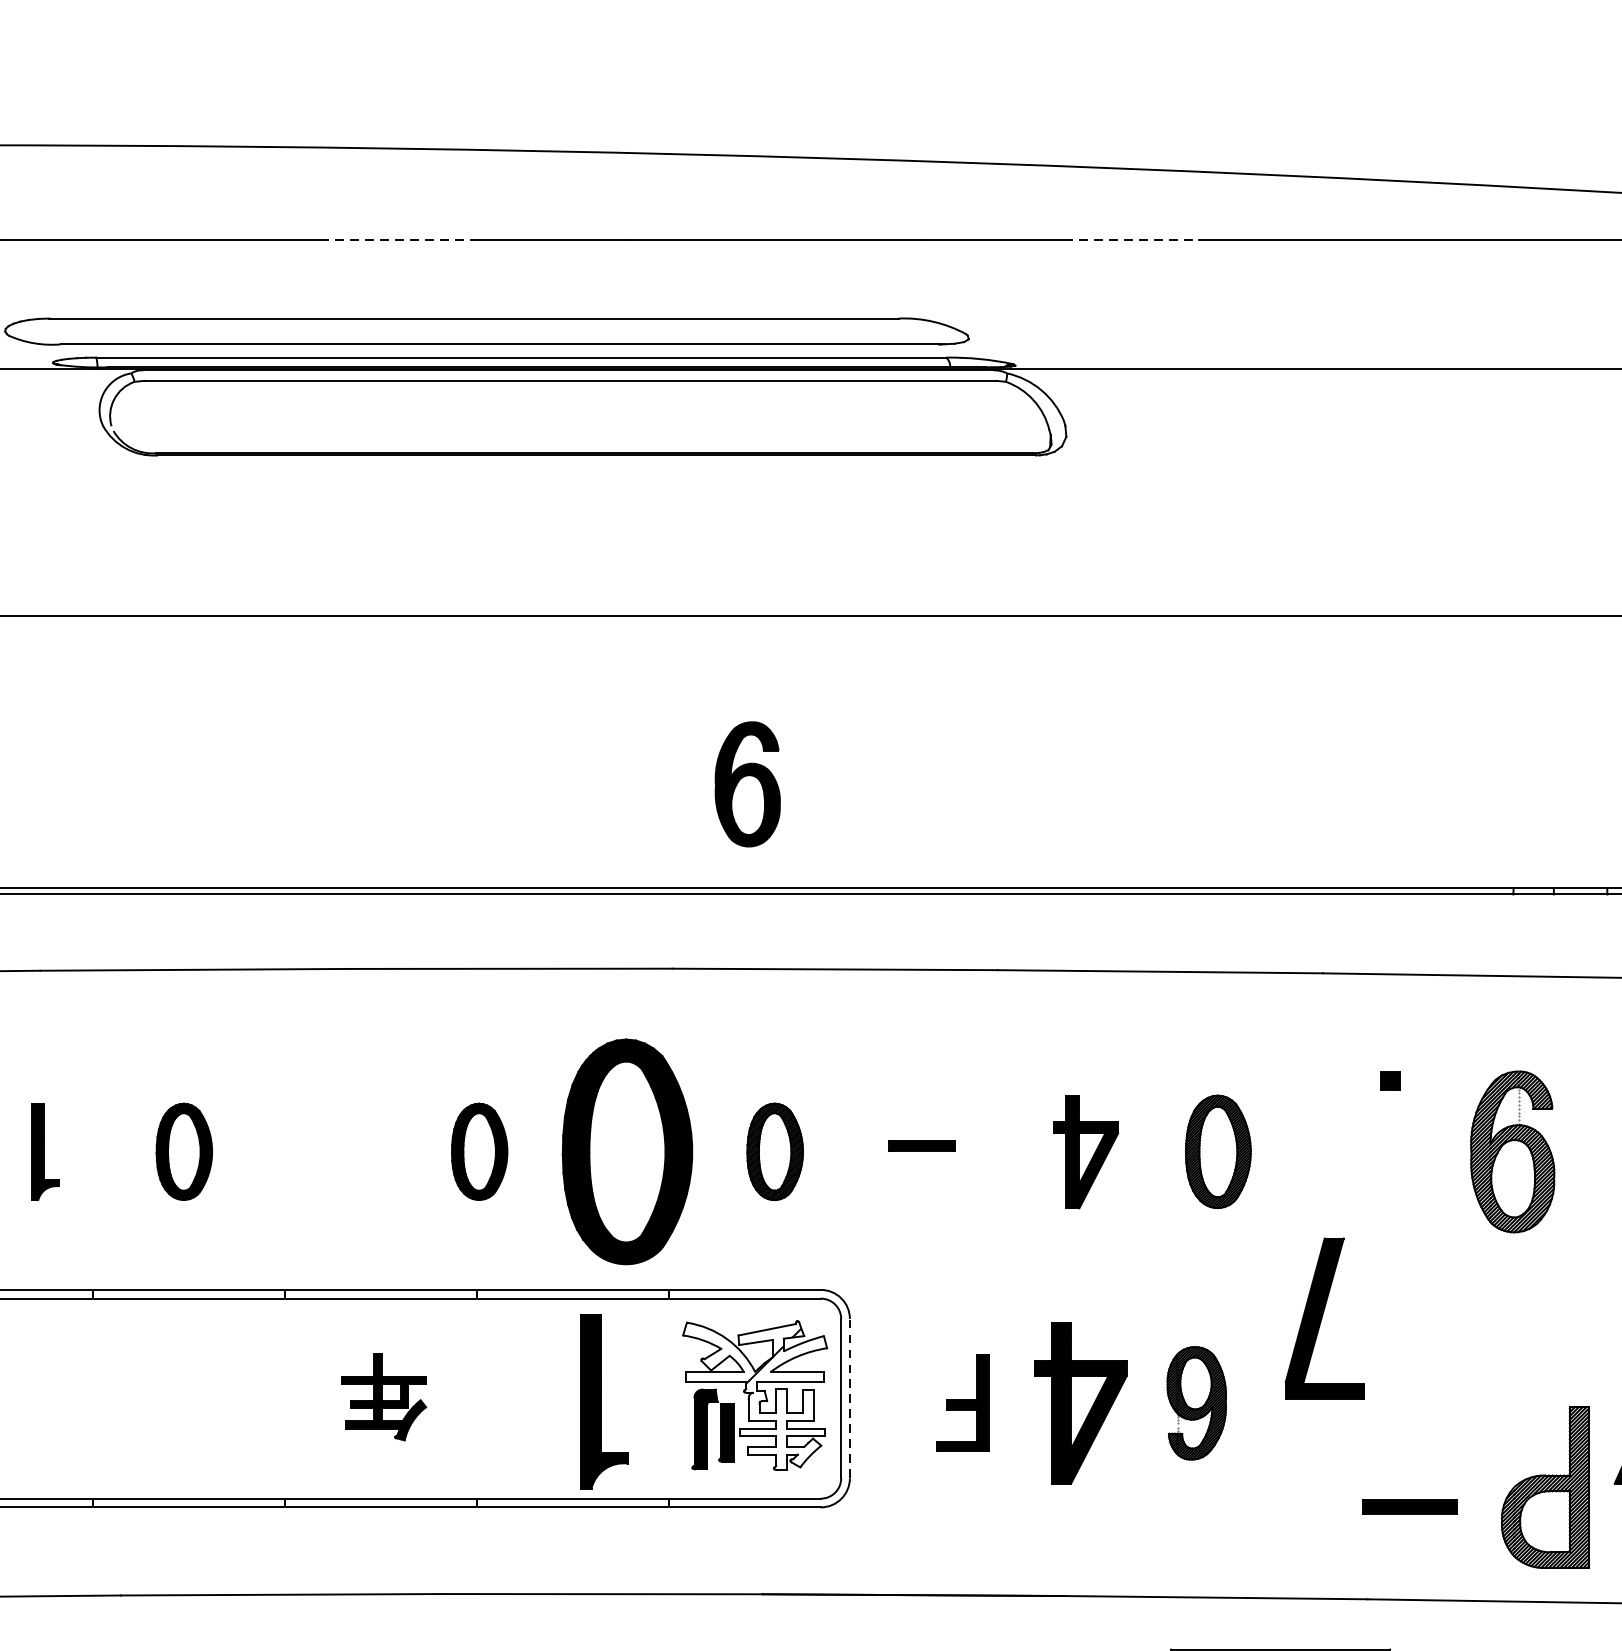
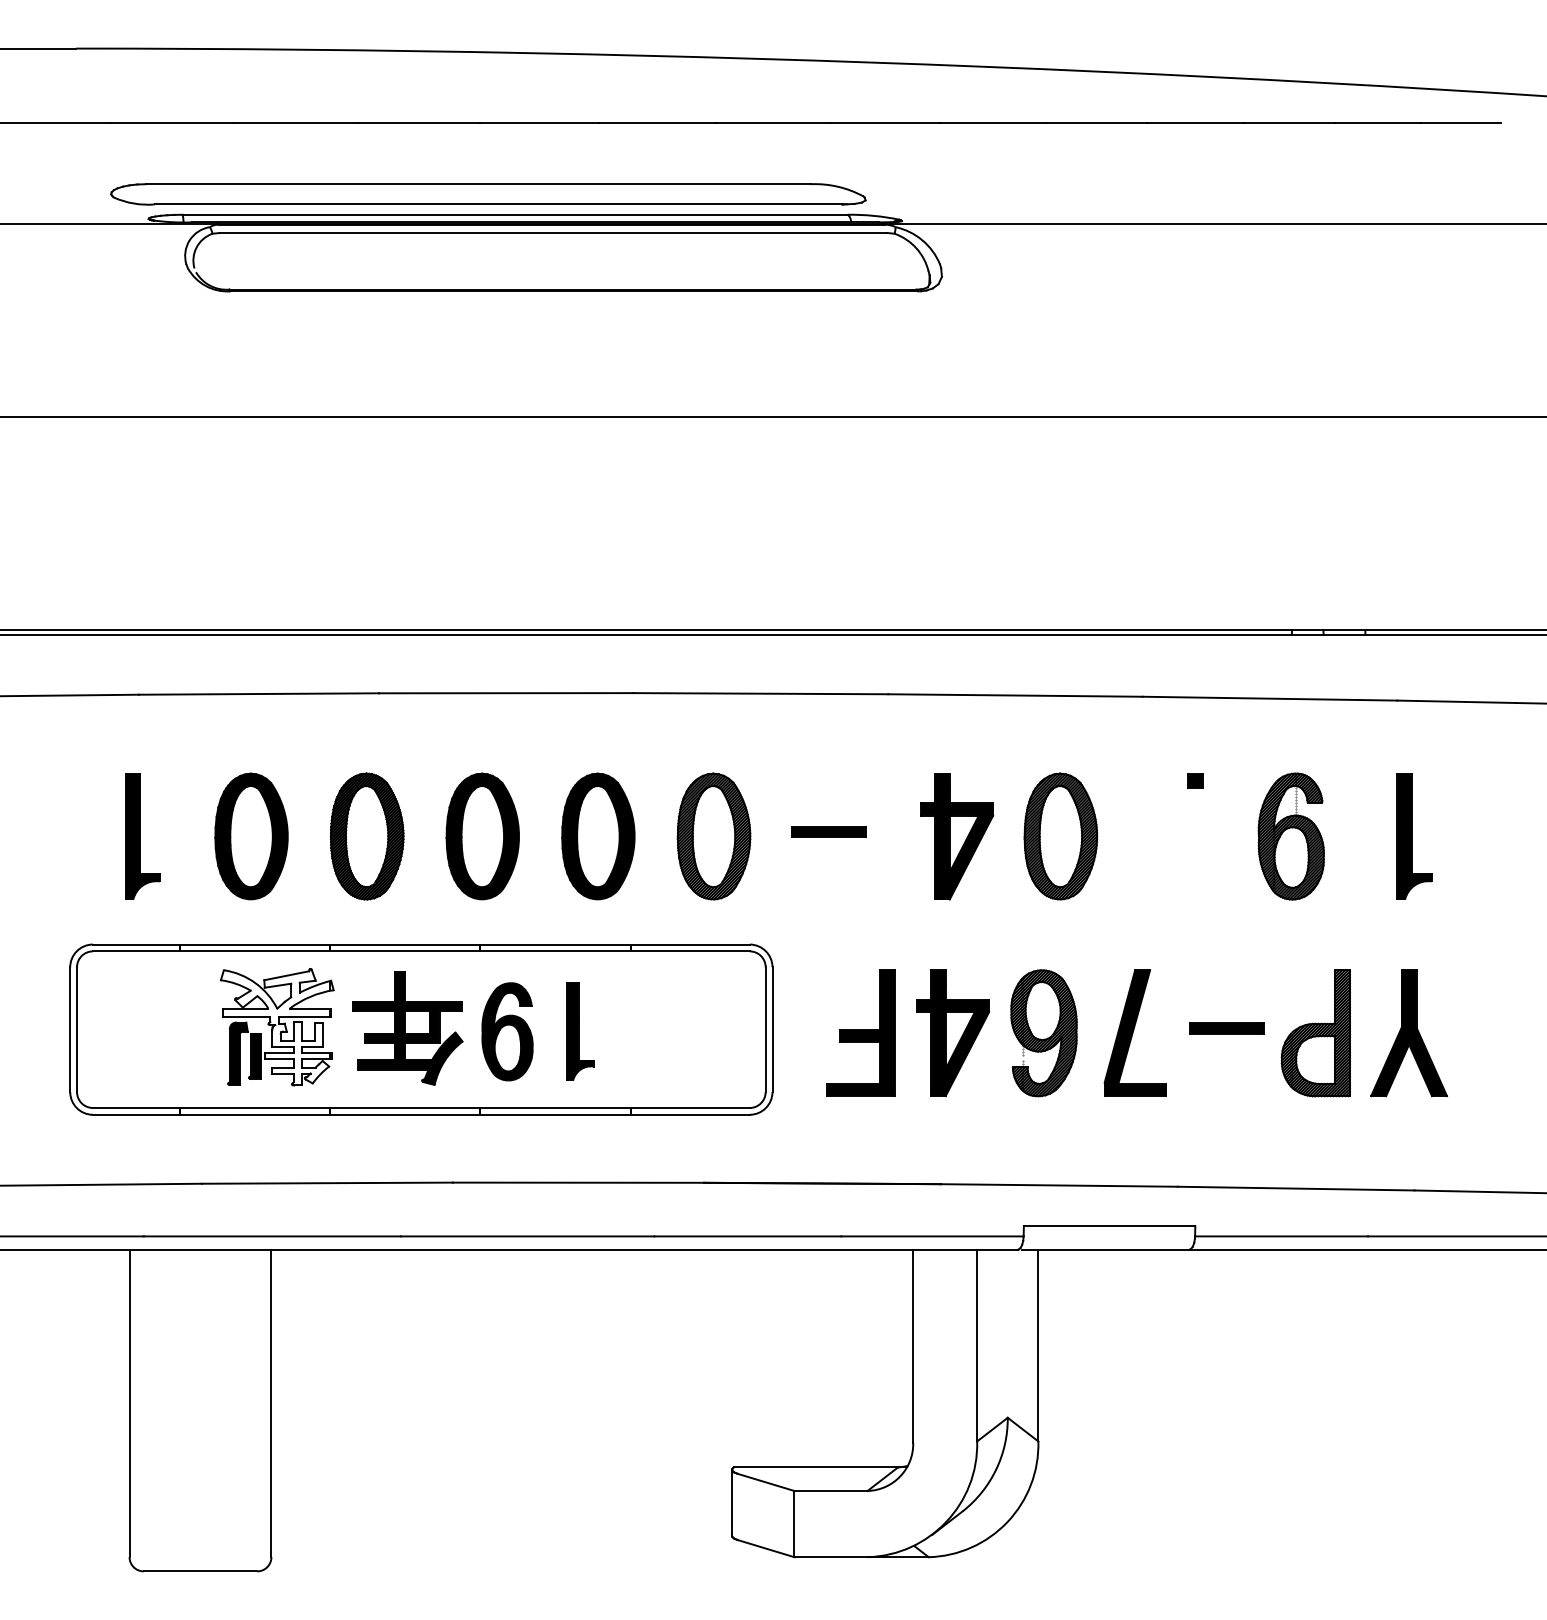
line: (397, 239) -> (418, 122), dashed -> solid
line: (1132, 239) -> (993, 122), dashed -> solid
part: (747, 783) -> (507, 1031), moved
part: (921, 1145) -> (828, 831), size x1.43
part: (45, 1151) -> (142, 836), size x1.67
part: (184, 1151) -> (251, 836), size x1.67
part: (331, 1151) -> (366, 836), added
part: (479, 1151) -> (482, 836), size x1.67
part: (627, 1151) -> (598, 836), size x0.71
part: (774, 1151) -> (713, 836), size x1.67
part: (1086, 1151) -> (957, 836), size x1.43
part: (1217, 1151) -> (1060, 836), size x1.43
part: (1323, 1317) -> (1134, 1032), moved
part: (754, 1395) -> (276, 1027), moved
part: (383, 1397) -> (407, 1028), size x1.67
line: (849, 1398) -> (772, 1029), dashed -> solid
part: (604, 1400) -> (580, 1031), size x0.71
part: (962, 1402) -> (860, 1032), size x1.67
part: (1196, 1403) -> (1043, 1033), size x1.43
part: (1544, 1487) -> (1315, 1033), moved
part: (1409, 1507) -> (1226, 1028), moved

